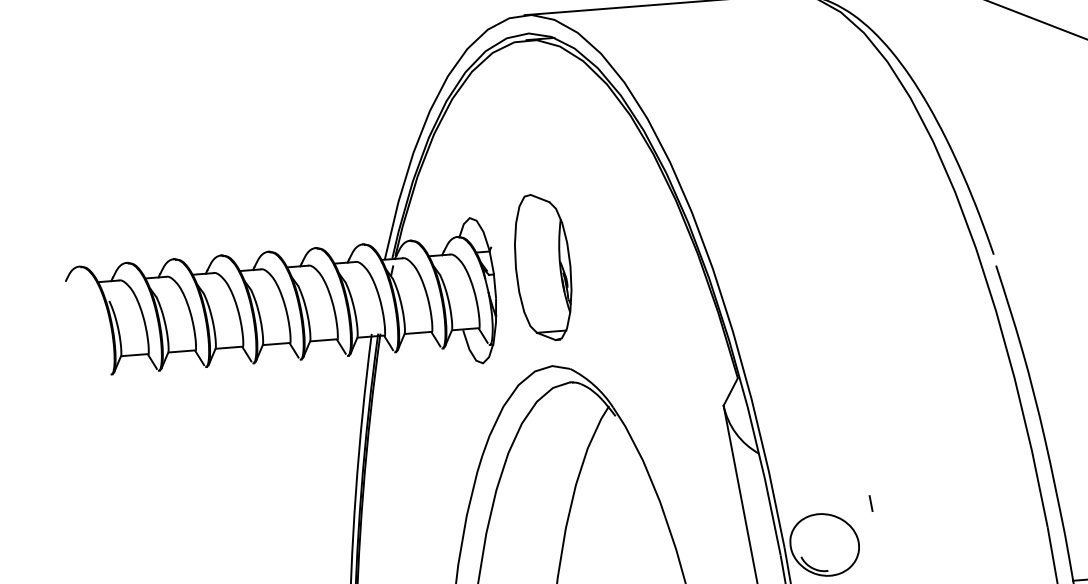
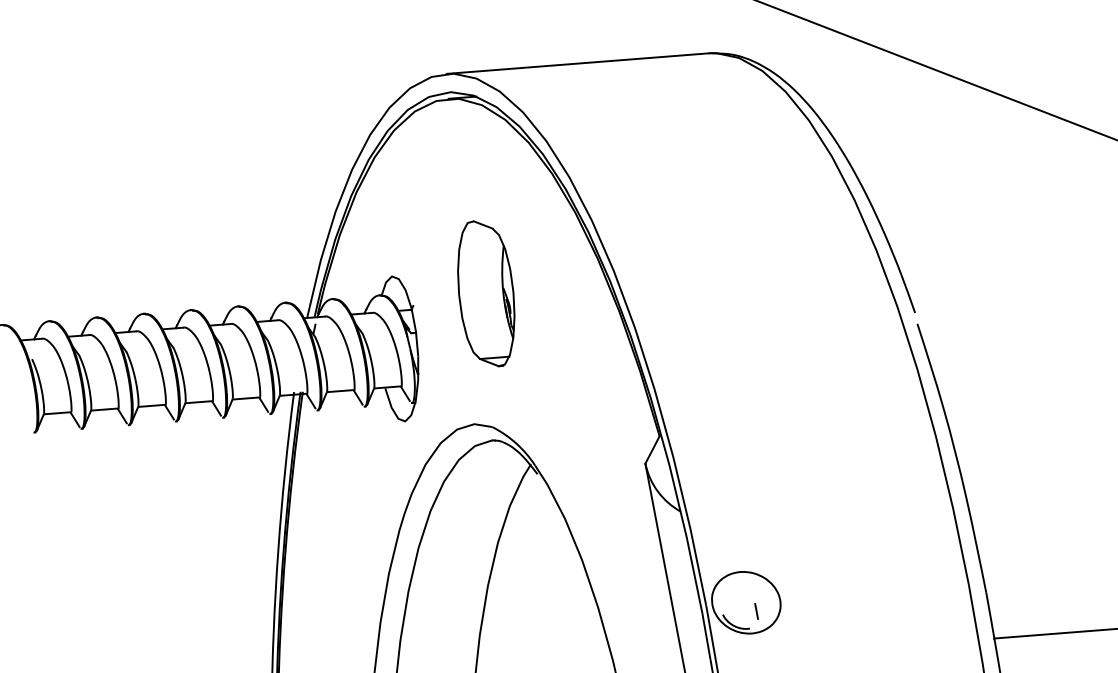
part: (543, 267) -> (486, 293), moved
line: (870, 503) -> (756, 611), moved

